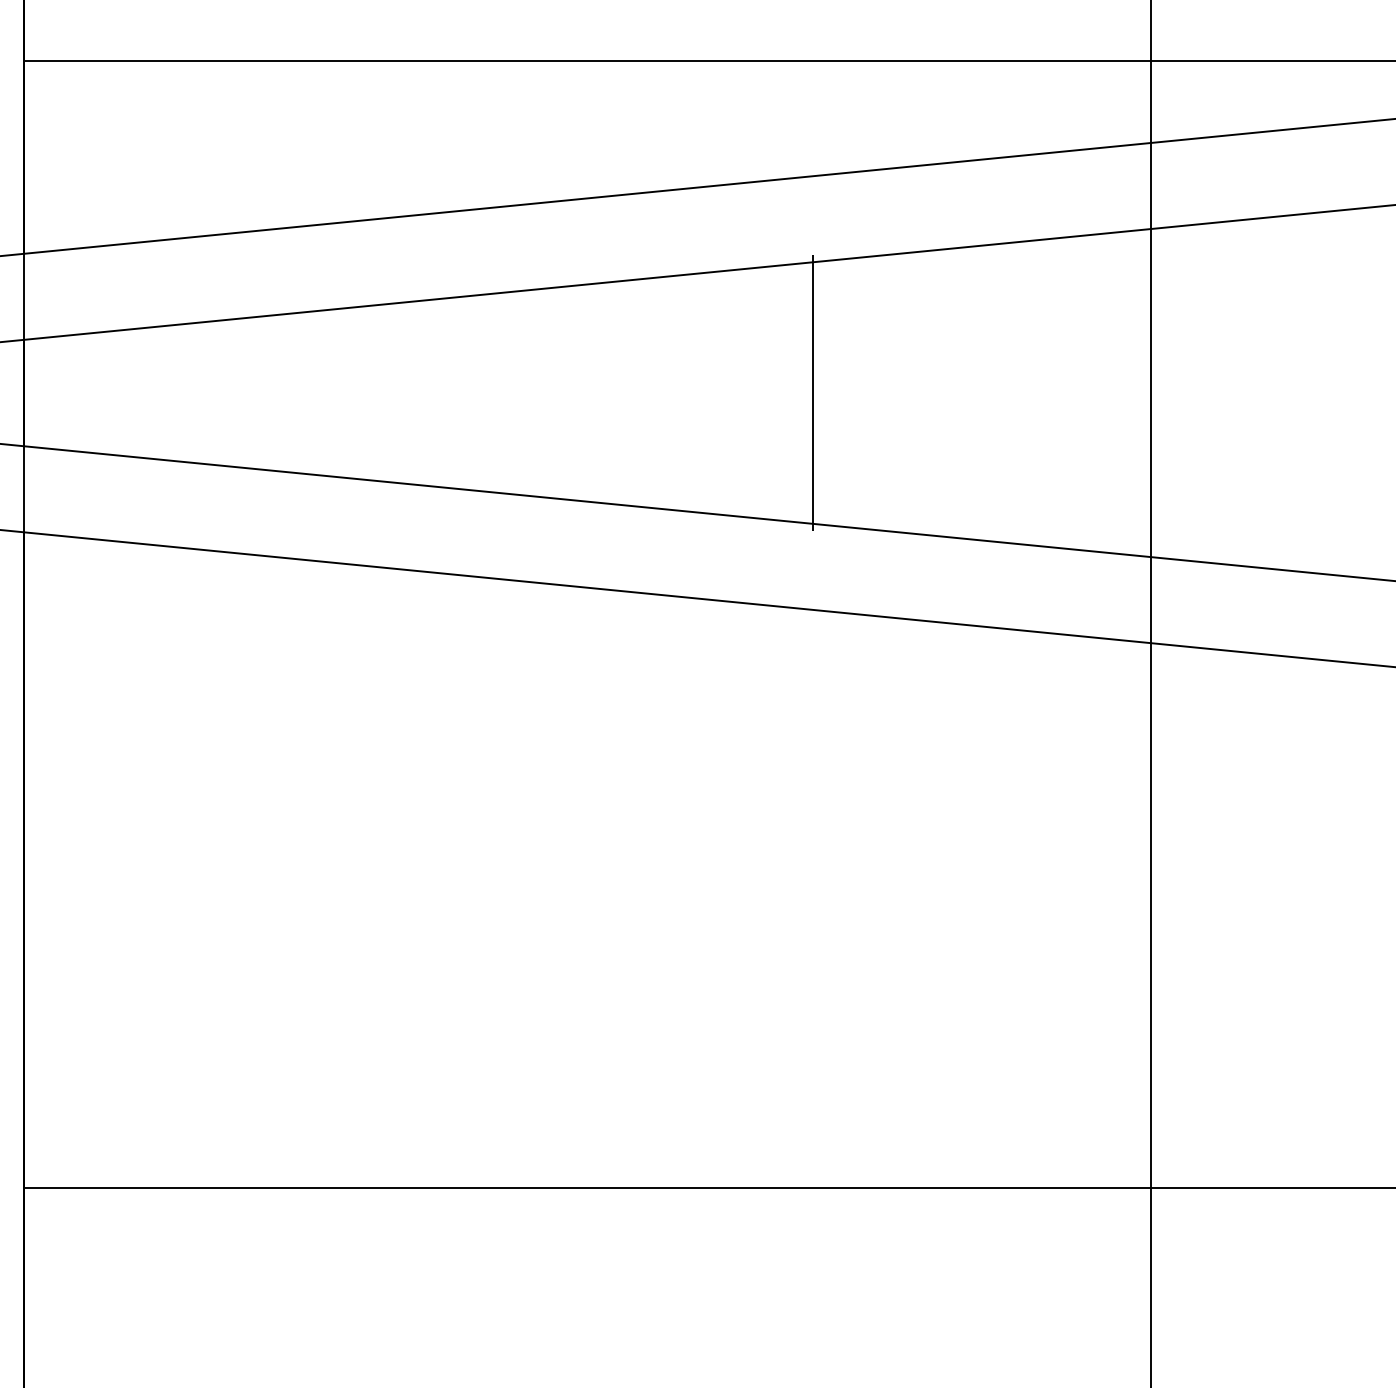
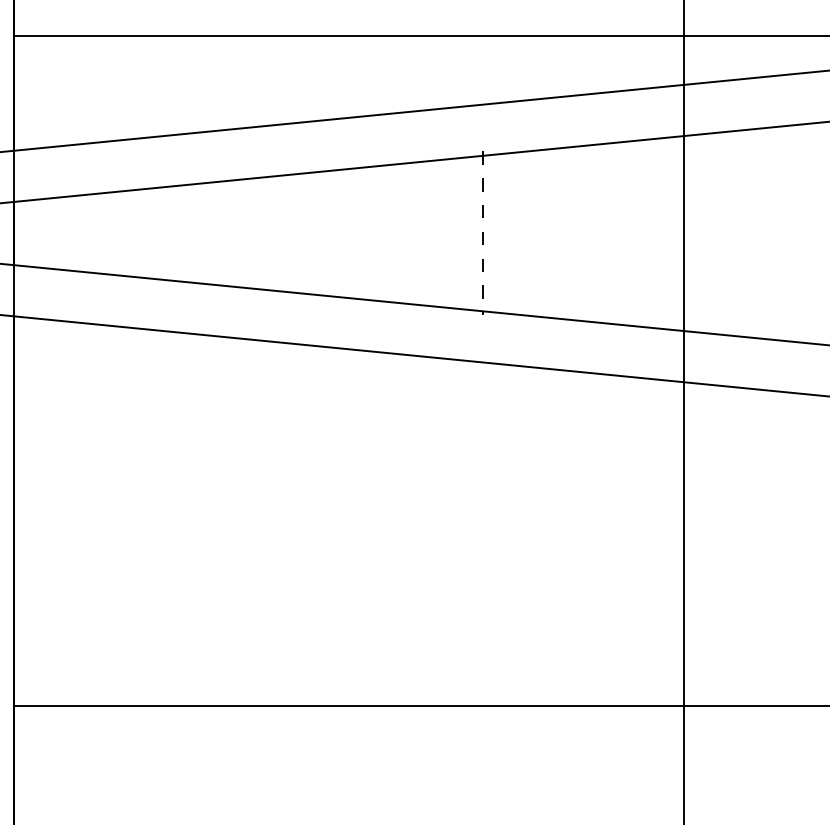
line: (813, 392) -> (483, 233), solid -> dashed

